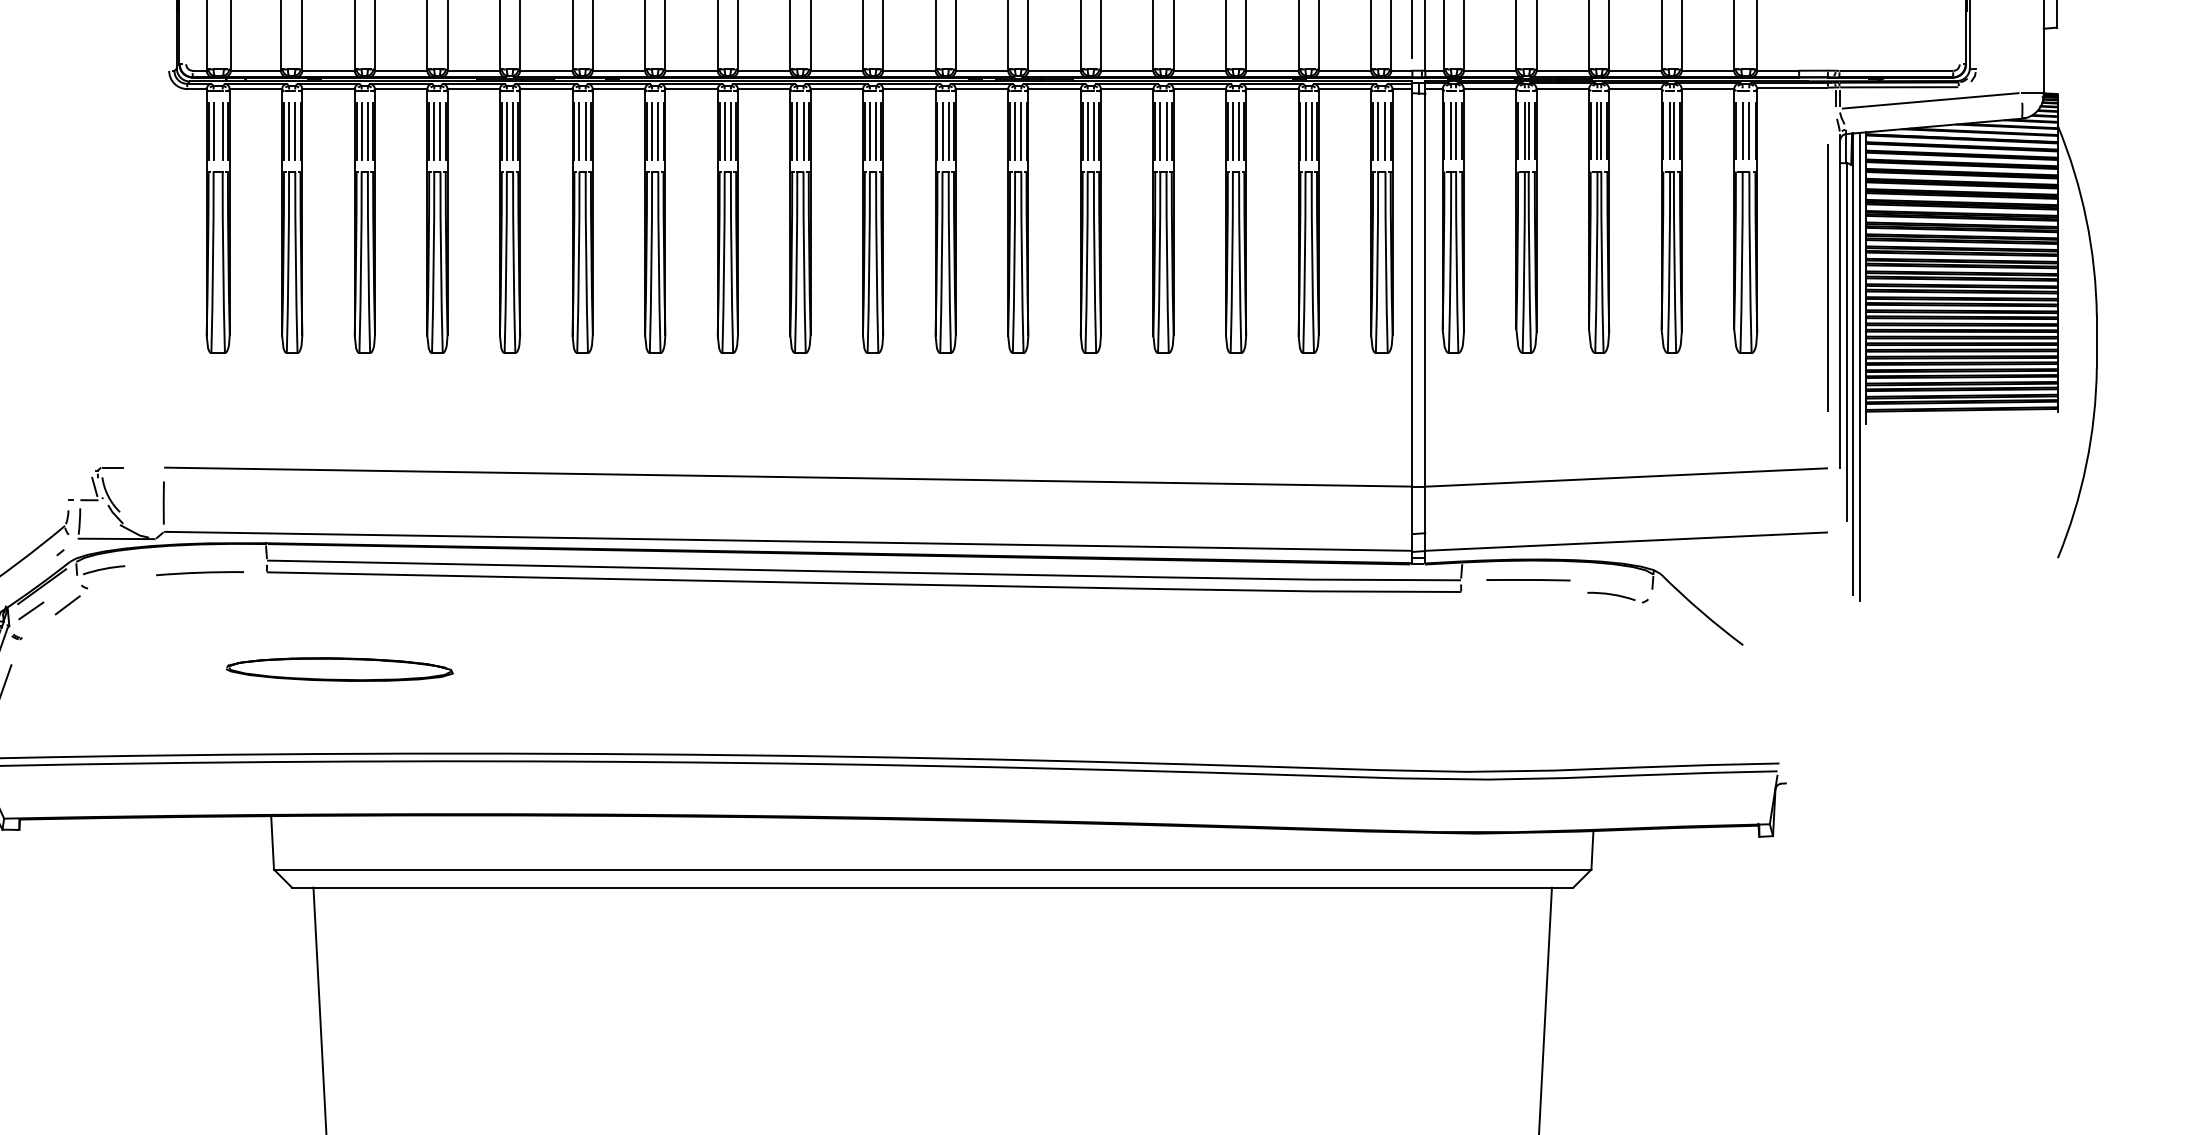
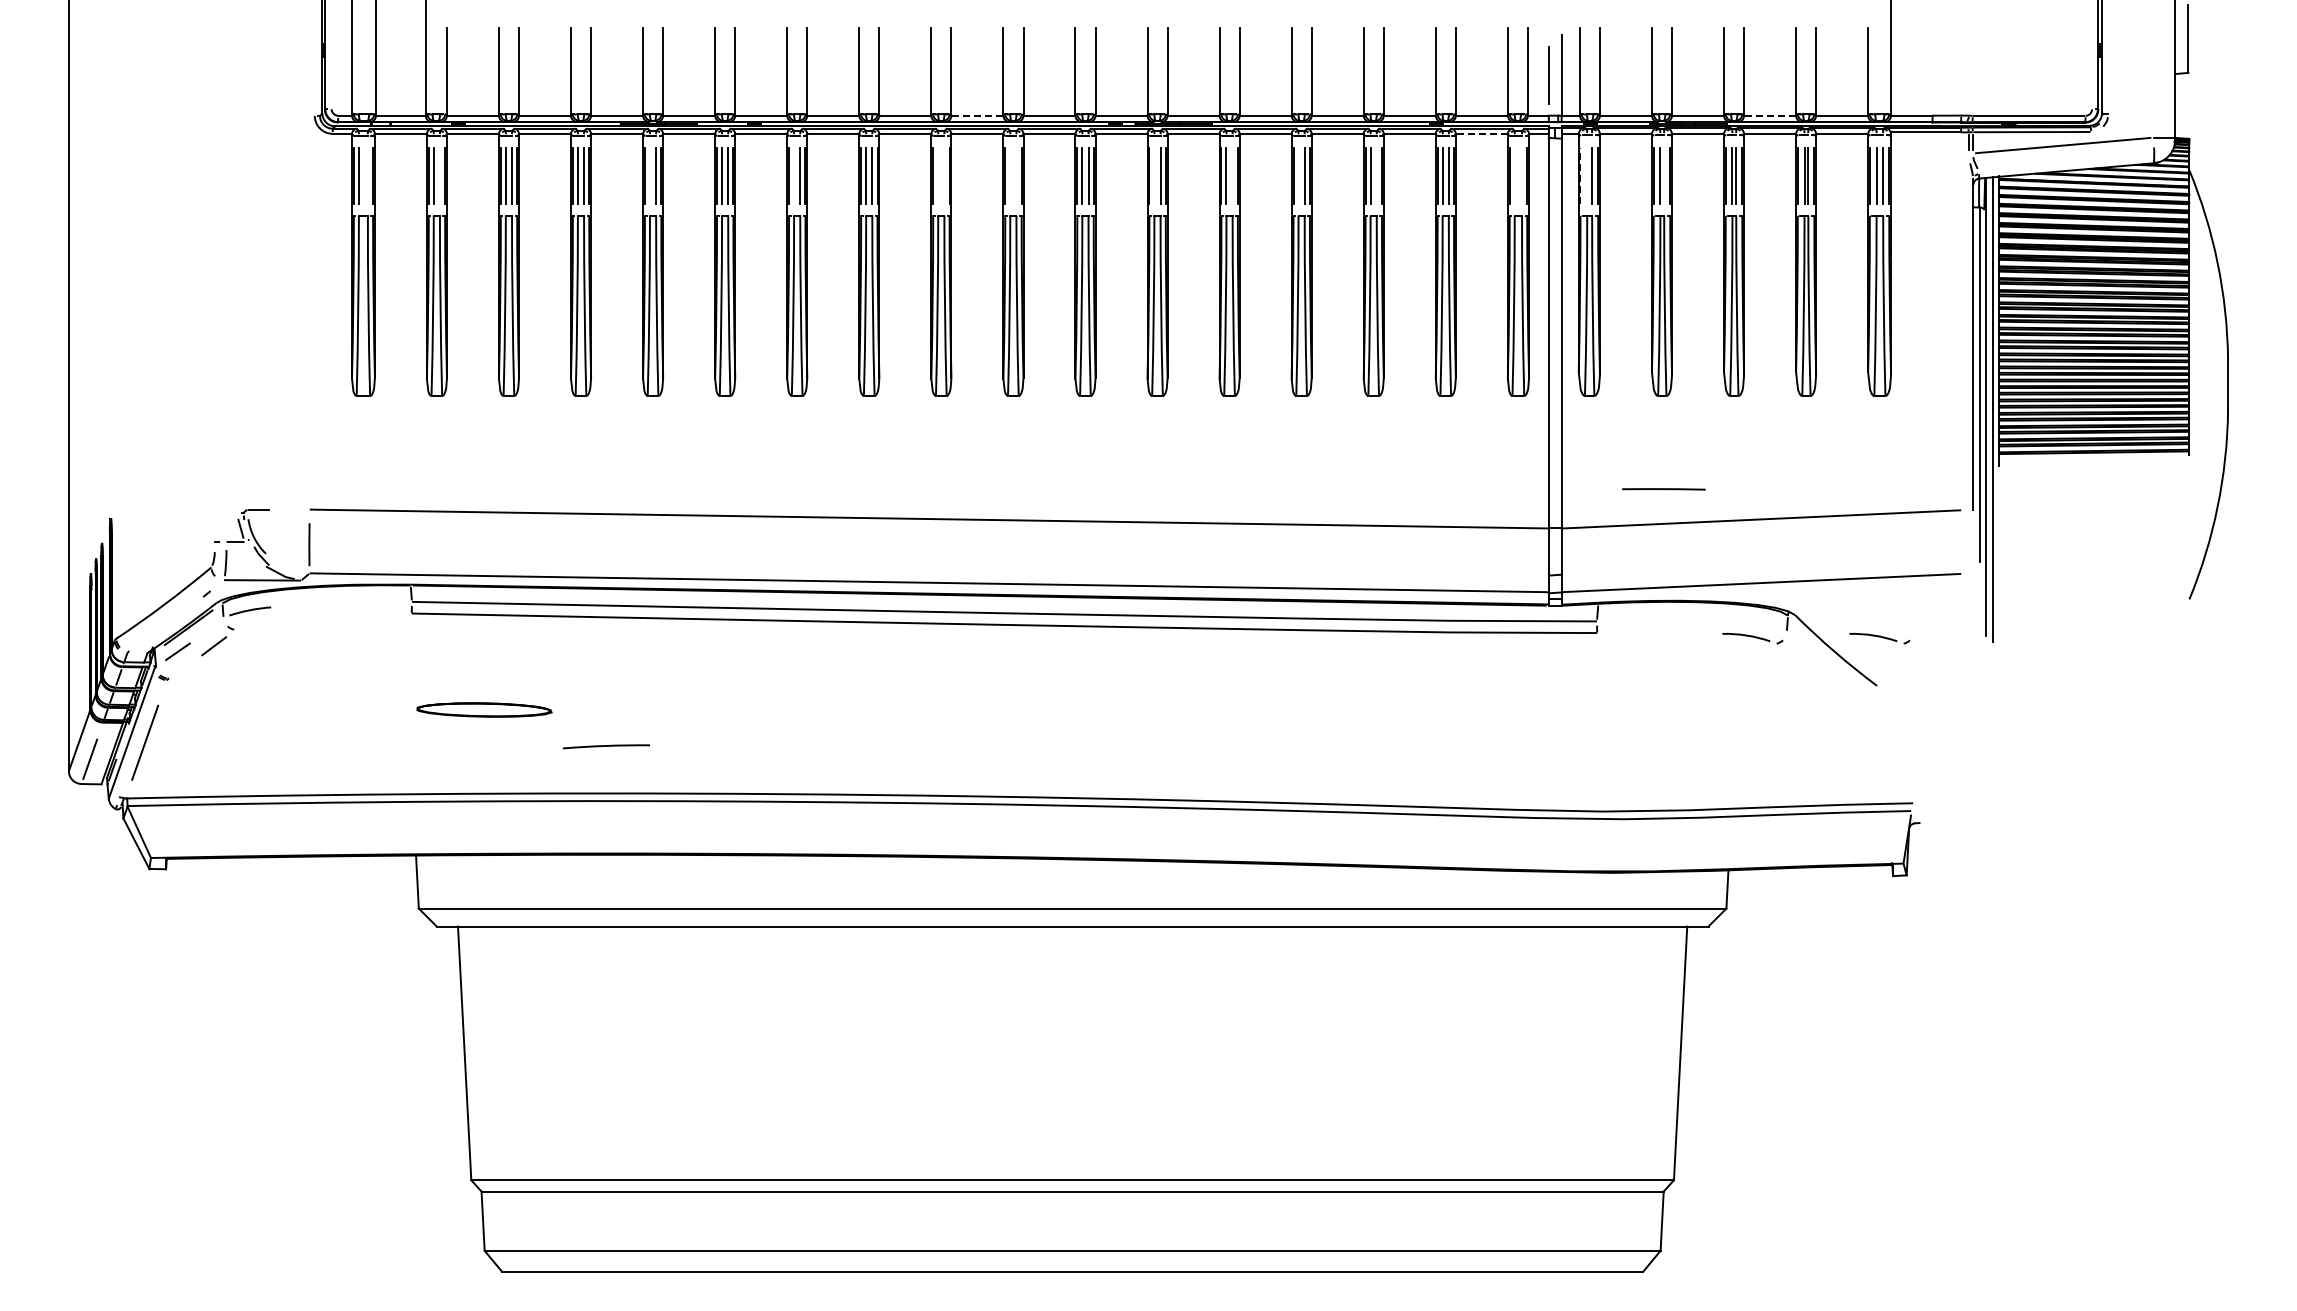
line: (836, 70) -> (977, 115), solid -> dashed
line: (1635, 70) -> (1770, 115), solid -> dashed
line: (1344, 88) -> (1481, 133), solid -> dashed
line: (222, 131) -> (367, 175), removed
line: (294, 131) -> (439, 175), removed
line: (506, 131) -> (649, 175), removed
line: (652, 131) -> (794, 175), removed
line: (797, 131) -> (938, 175), removed
line: (803, 131) -> (944, 175), removed
line: (870, 131) -> (1010, 175), removed
line: (876, 131) -> (1016, 175), removed
line: (1015, 131) -> (1154, 175), removed
line: (1093, 131) -> (1232, 175), removed
line: (1160, 131) -> (1298, 175), removed
line: (1238, 131) -> (1376, 175), removed
line: (1377, 131) -> (1514, 175), removed
line: (1385, 131) -> (1522, 175), removed
line: (1444, 131) -> (1580, 175), solid -> dashed
line: (1451, 131) -> (1587, 175), removed
line: (1529, 131) -> (1664, 175), removed
line: (1827, 278) -> (1960, 321), removed
line: (199, 573) -> (605, 746), moved
line: (1528, 580) -> (1663, 489), moved
part: (1745, 597) -> (1879, 638), added
part: (340, 669) -> (484, 709), size x0.6

